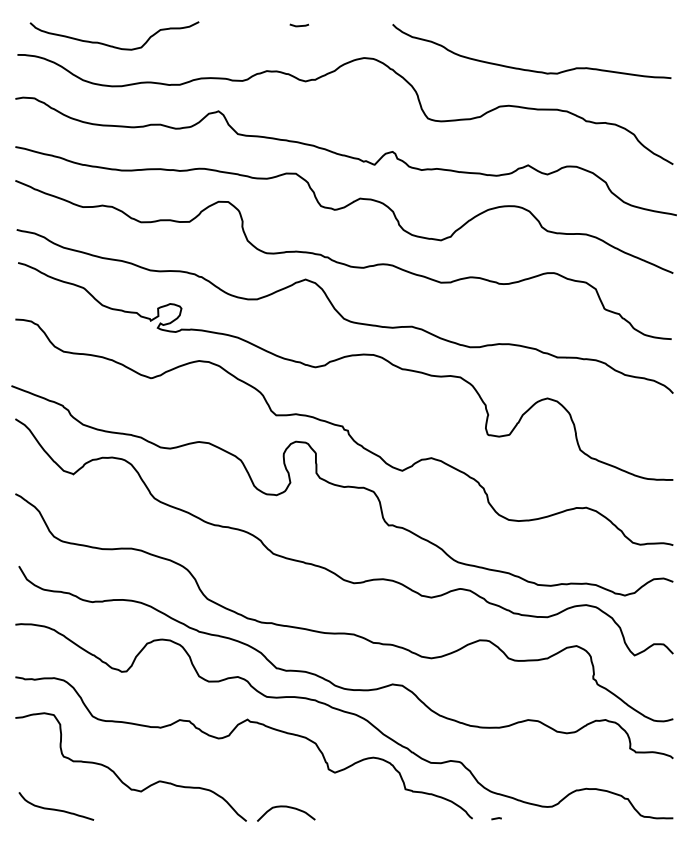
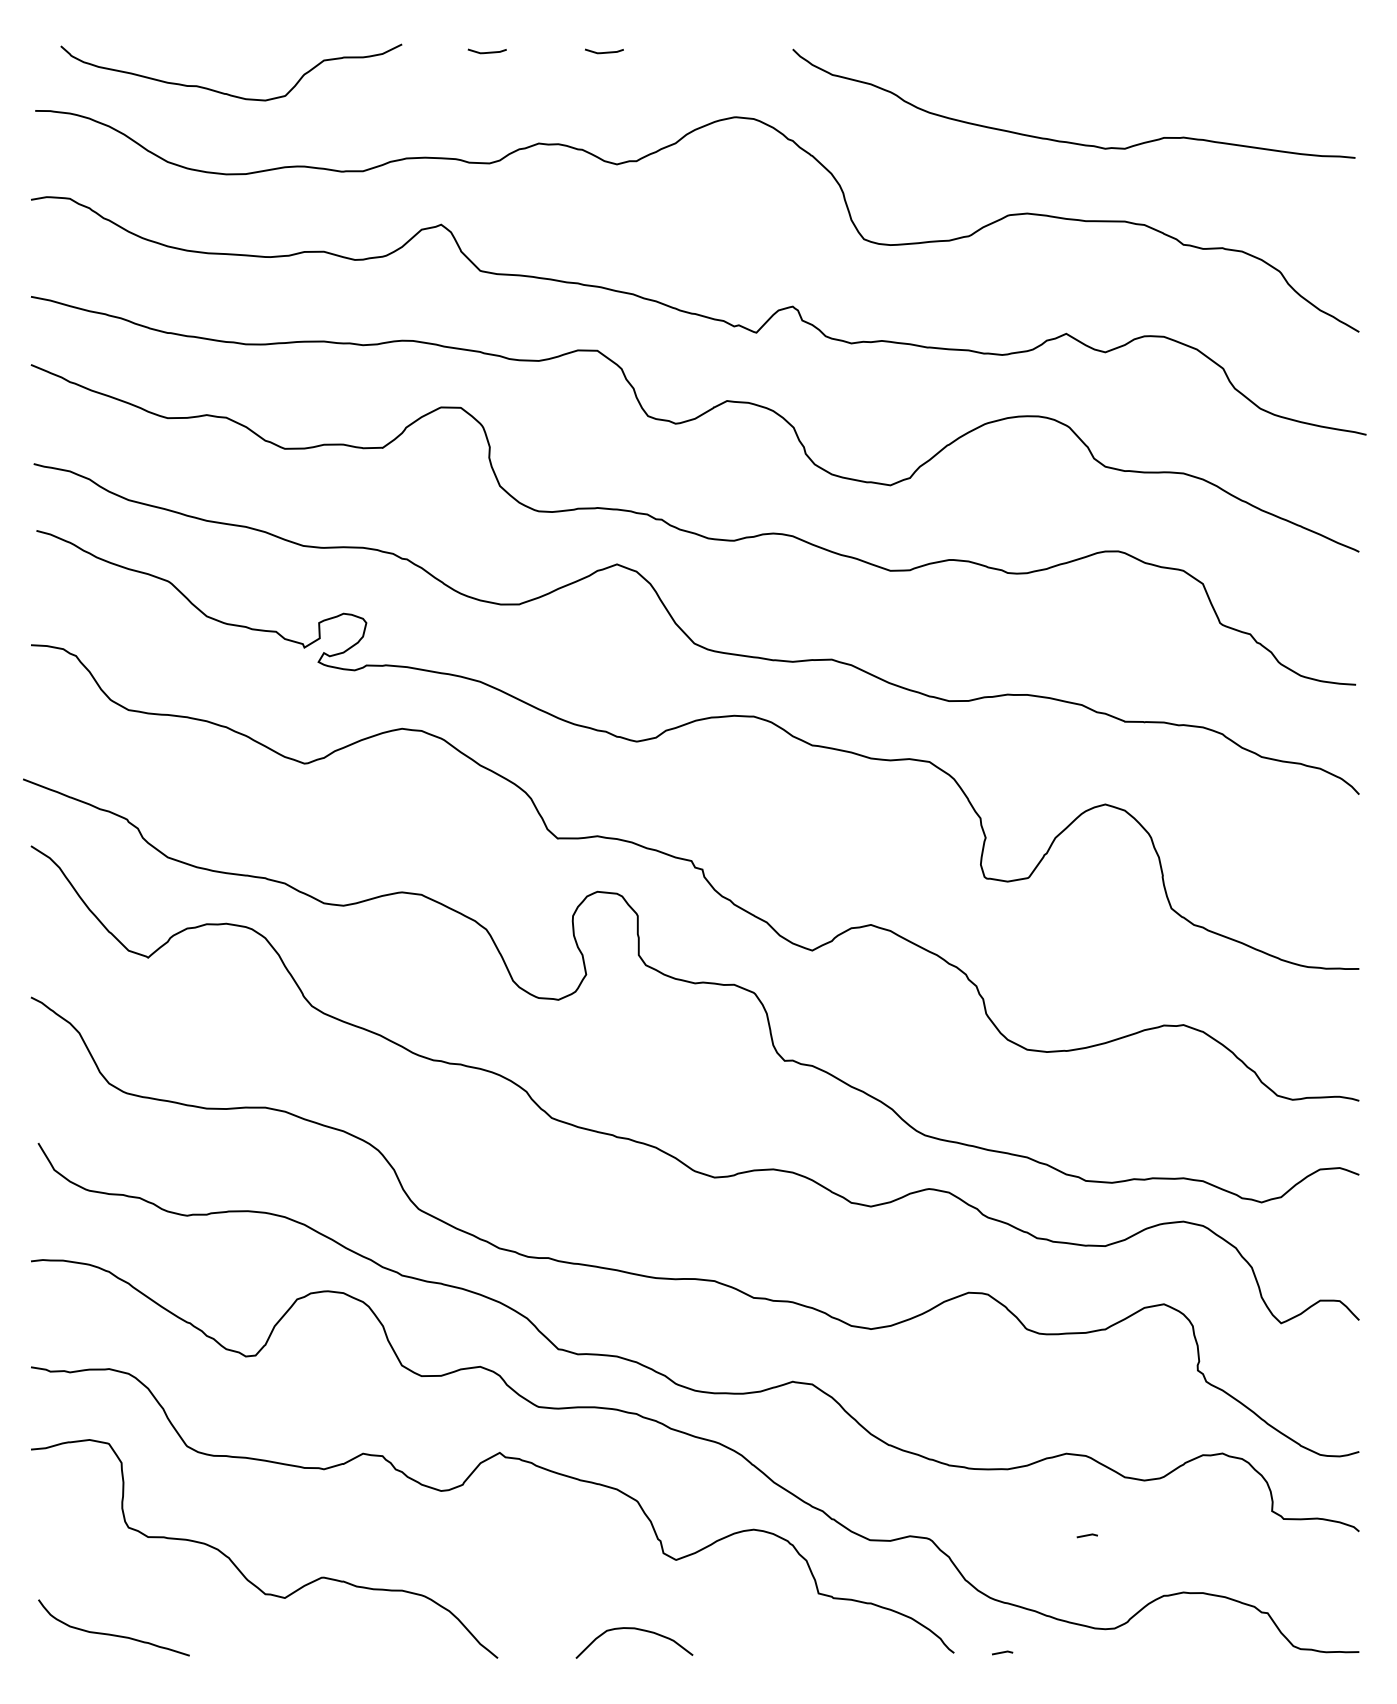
line: (241, 25) -> (487, 51), added
line: (538, 760) -> (1087, 1535), added
curve: (289, 808) -> (640, 1632), moved

